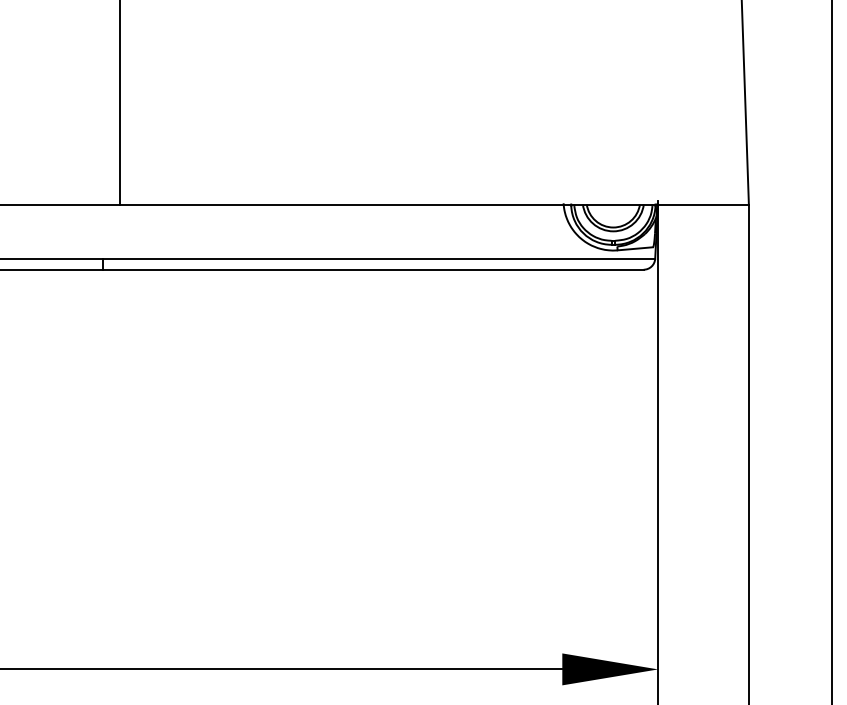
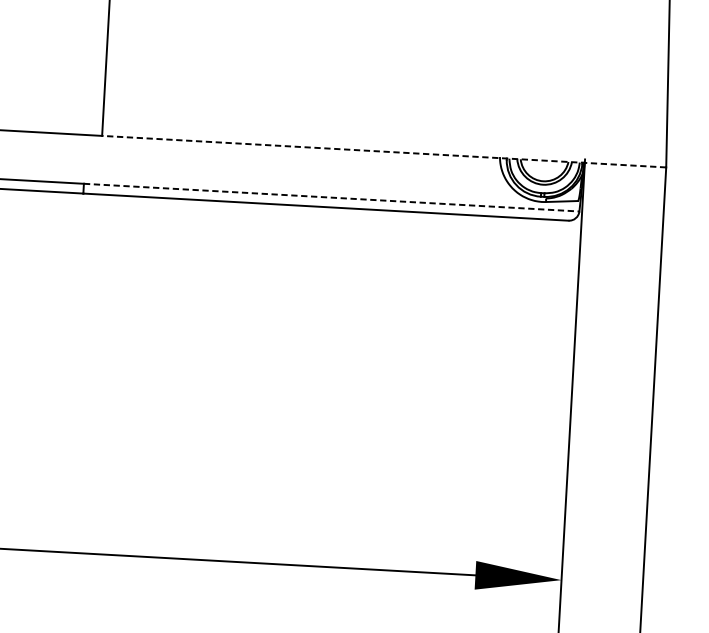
line: (434, 204) -> (384, 151), solid -> dashed
line: (379, 258) -> (331, 197), solid -> dashed

